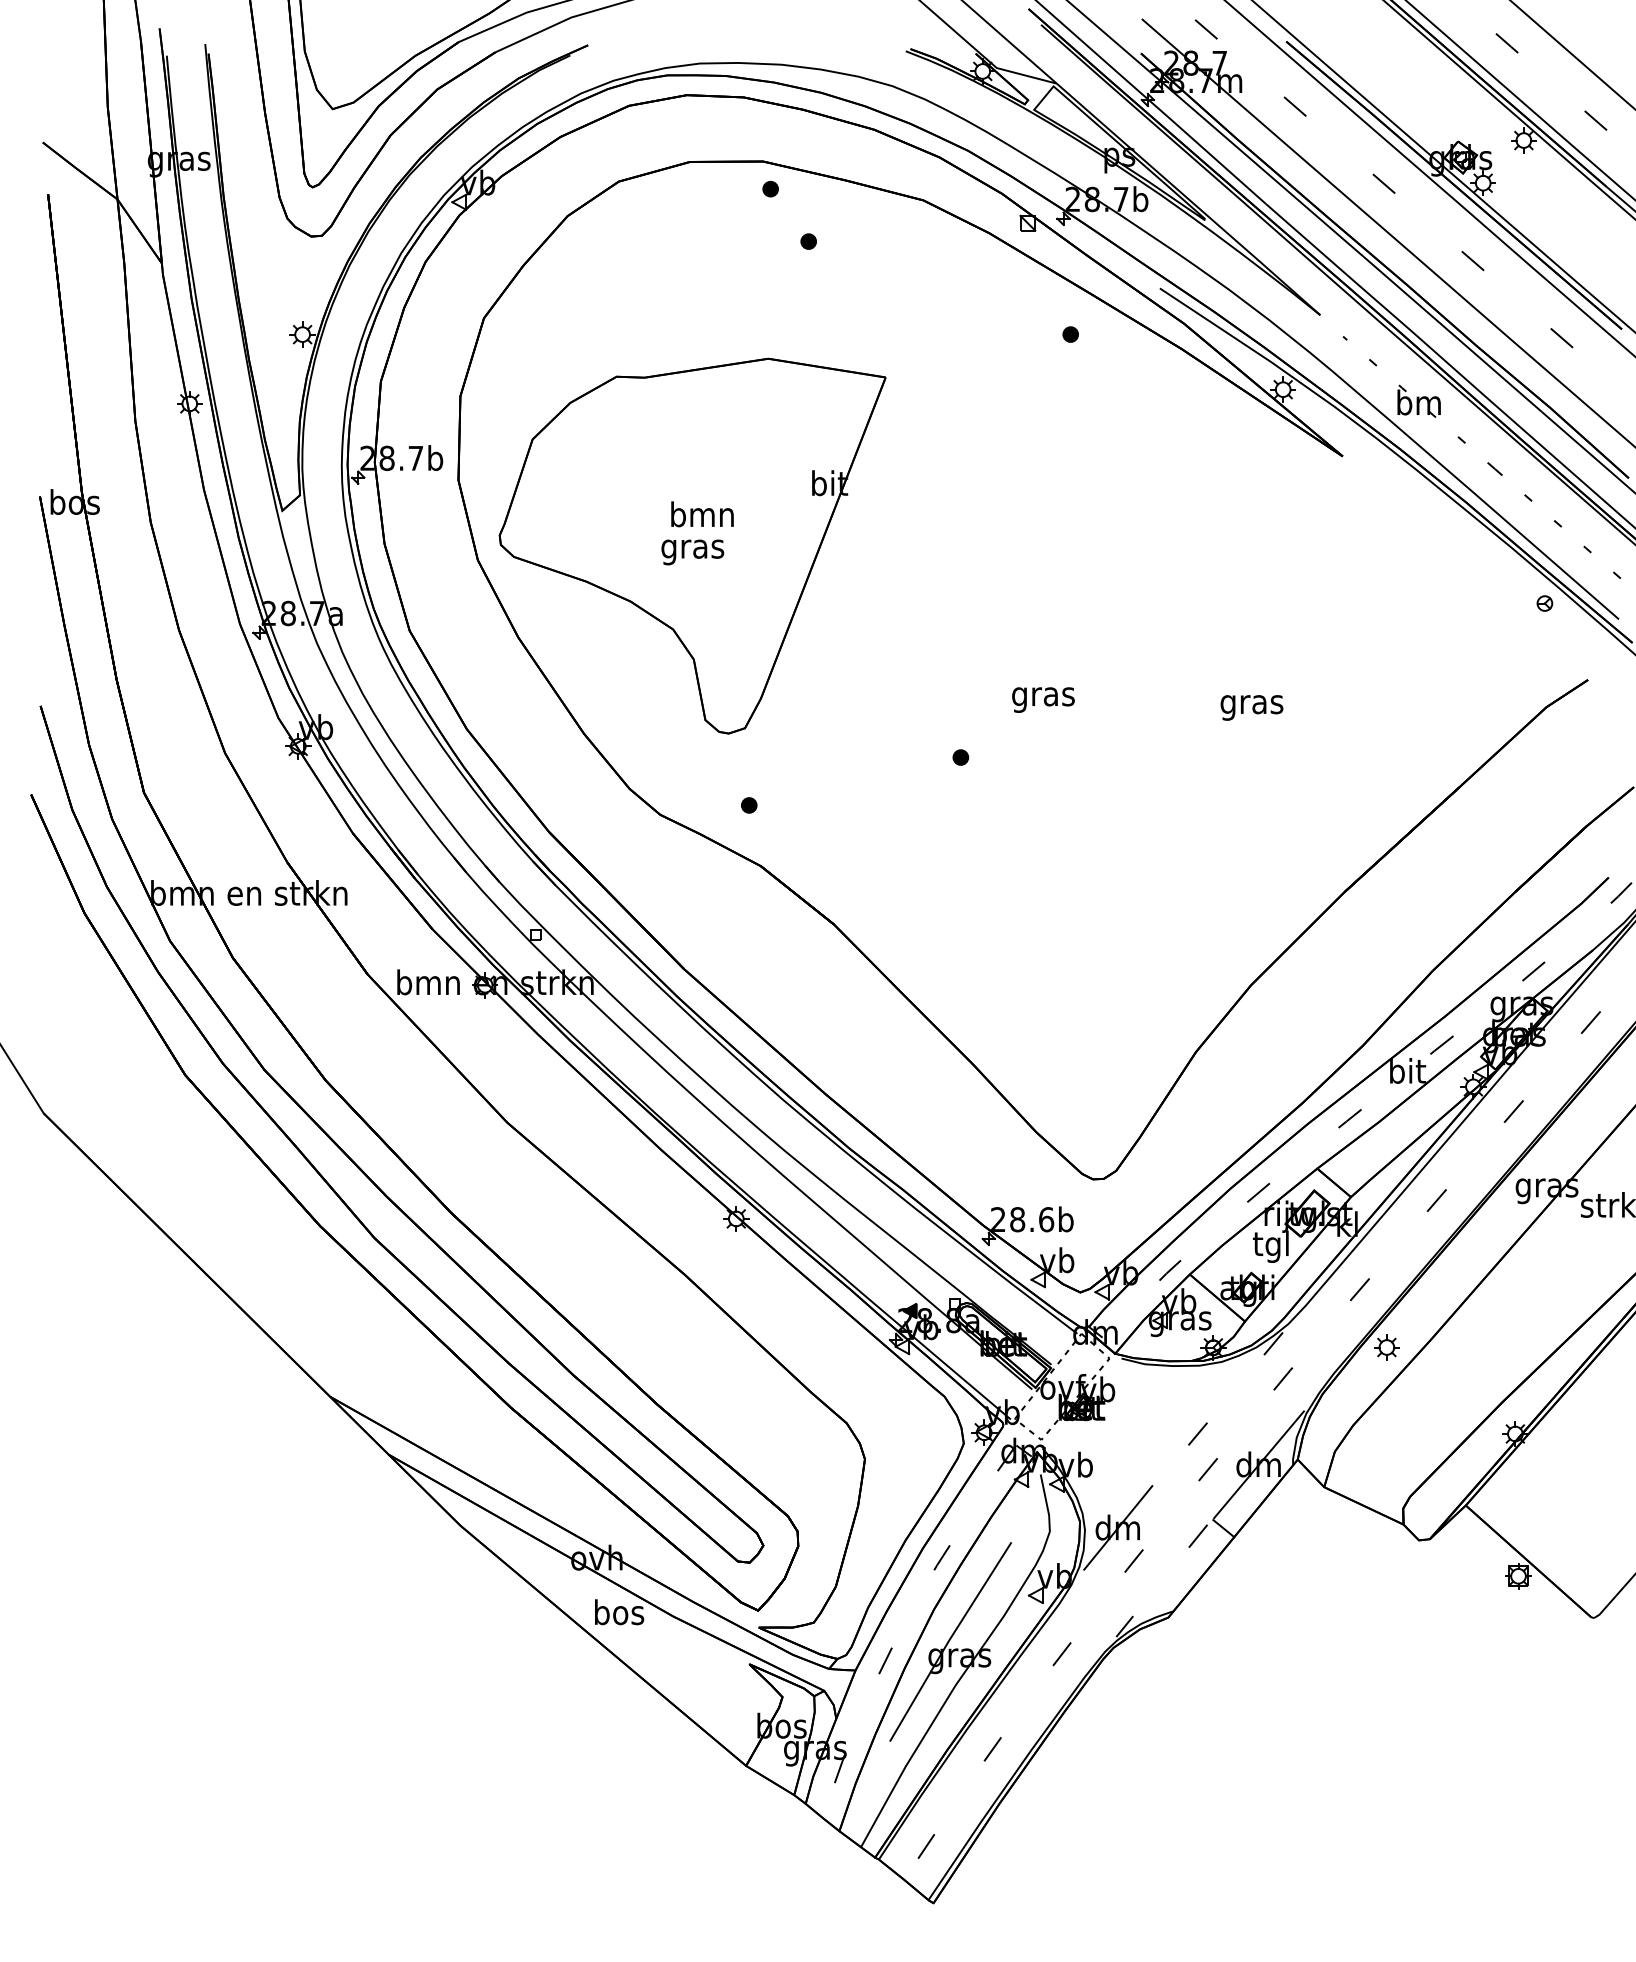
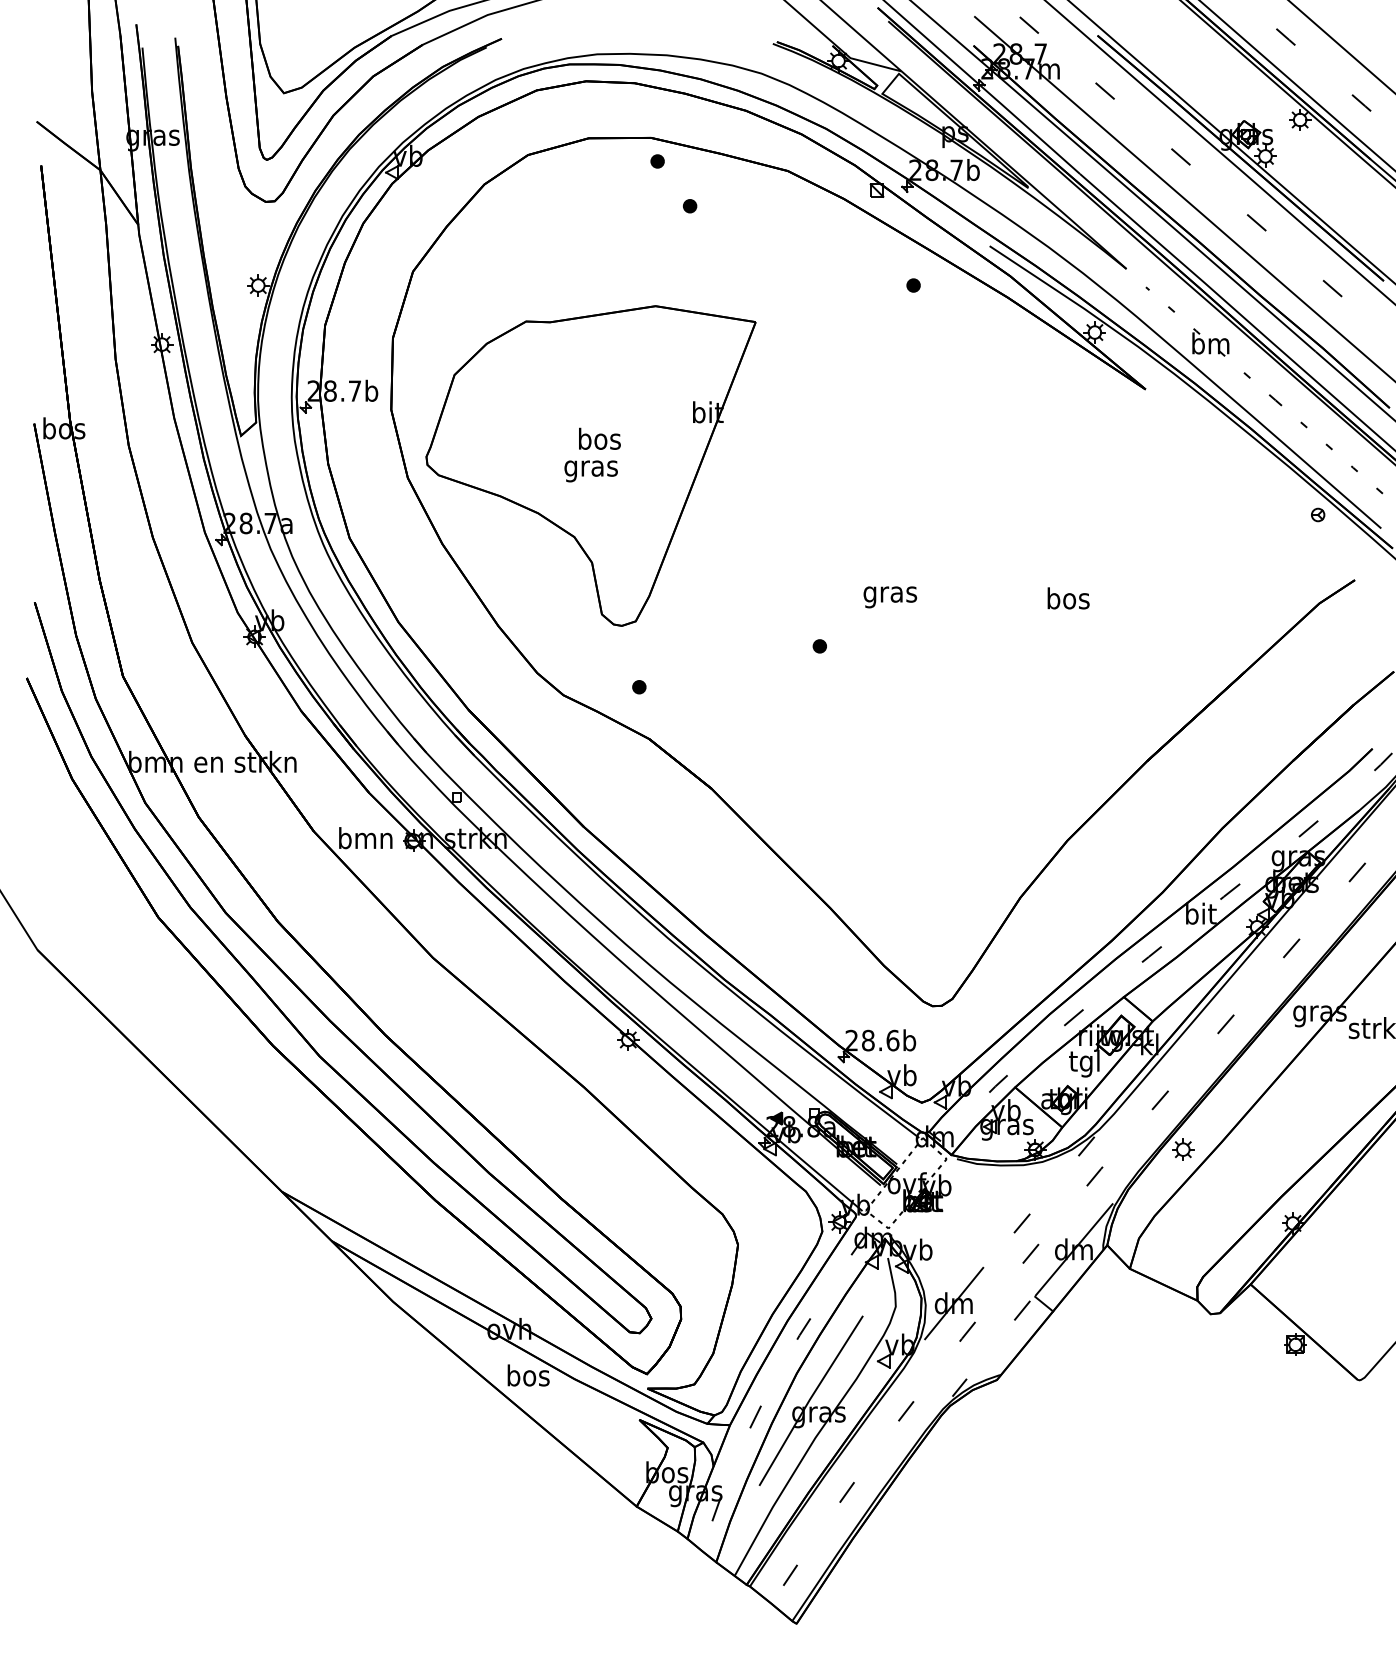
text: (702, 513) -> (599, 438), bmn -> bos
text: (1251, 703) -> (1067, 600), gras -> bos

